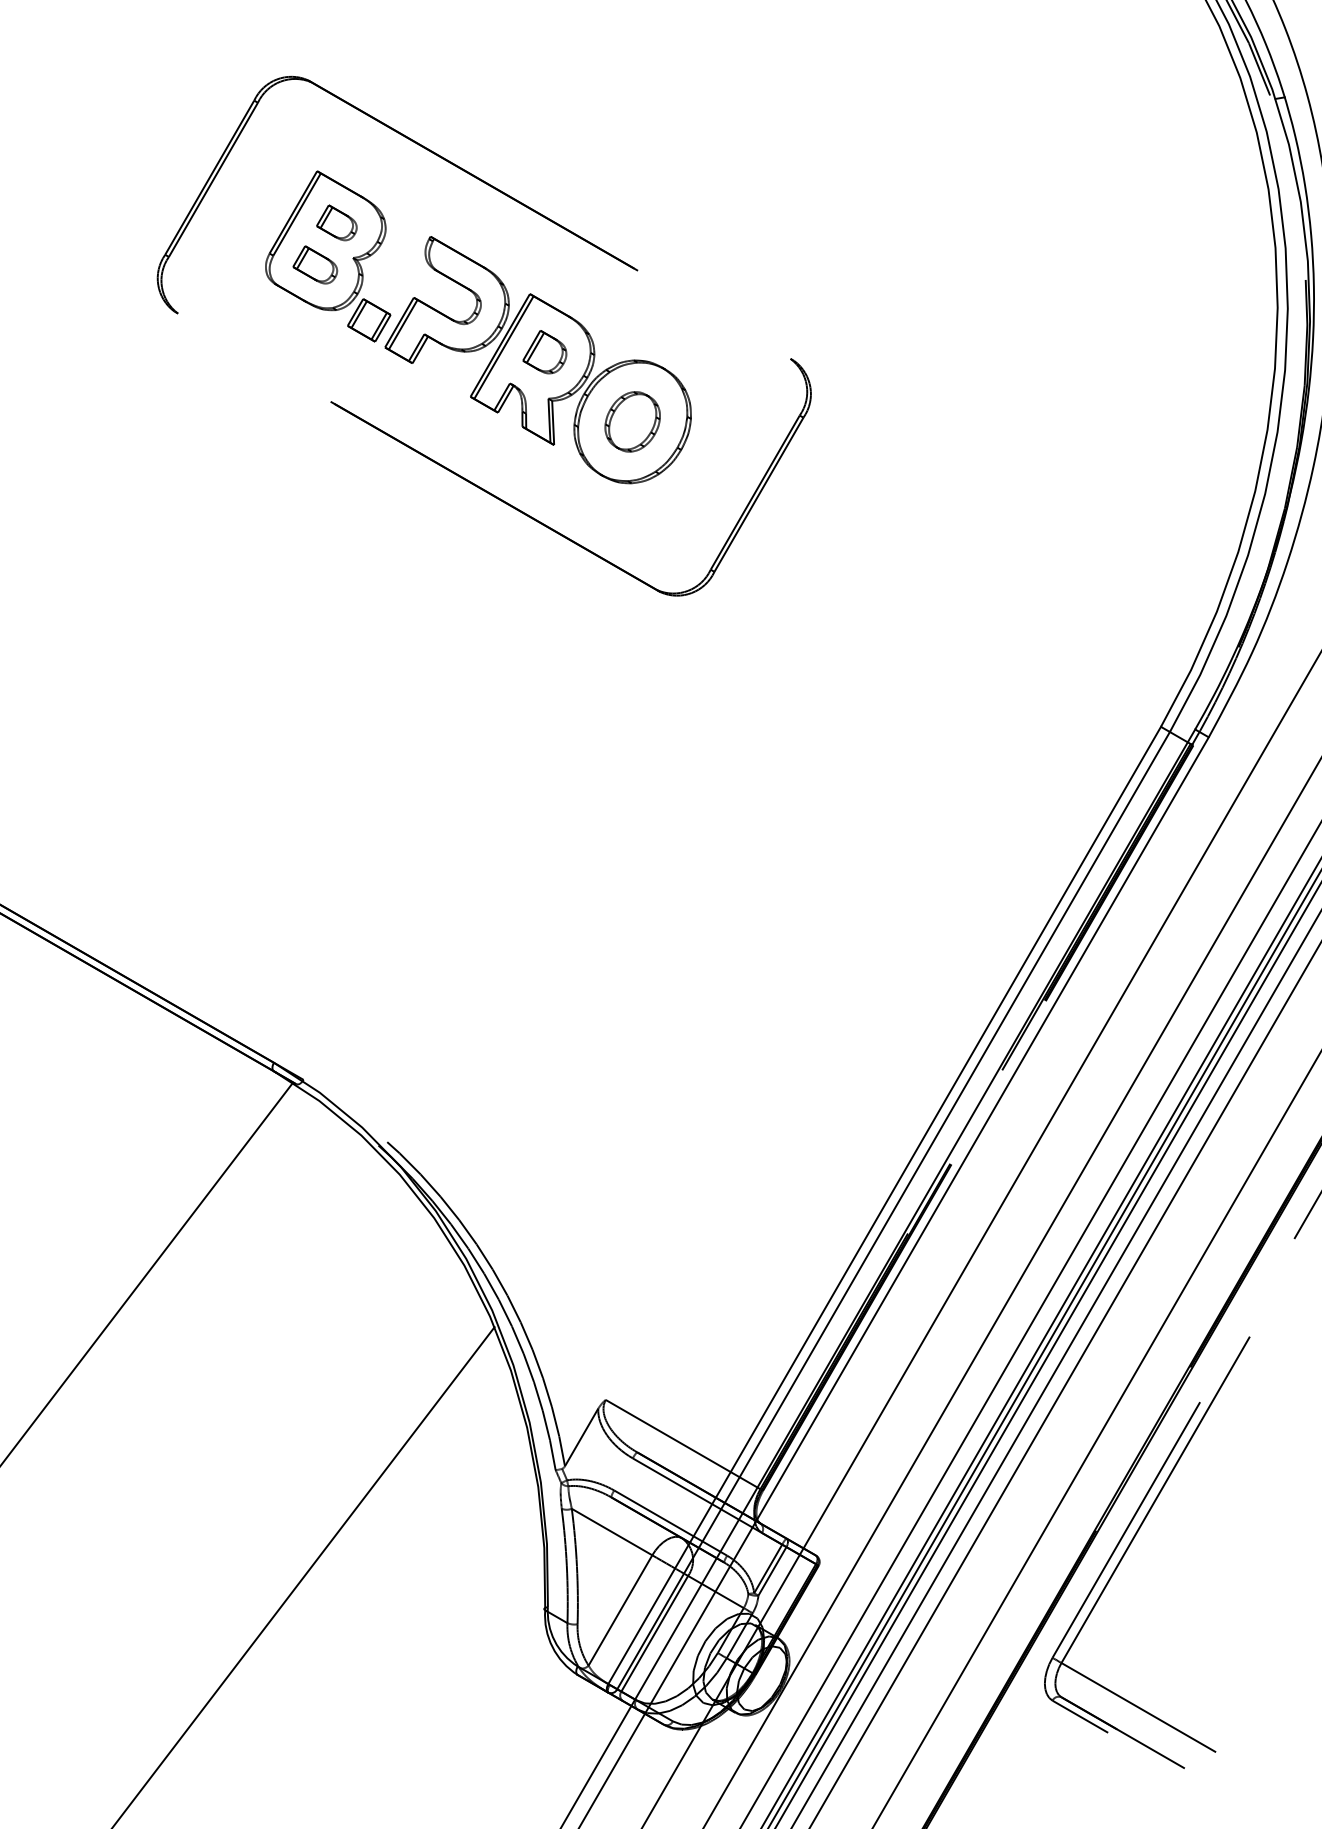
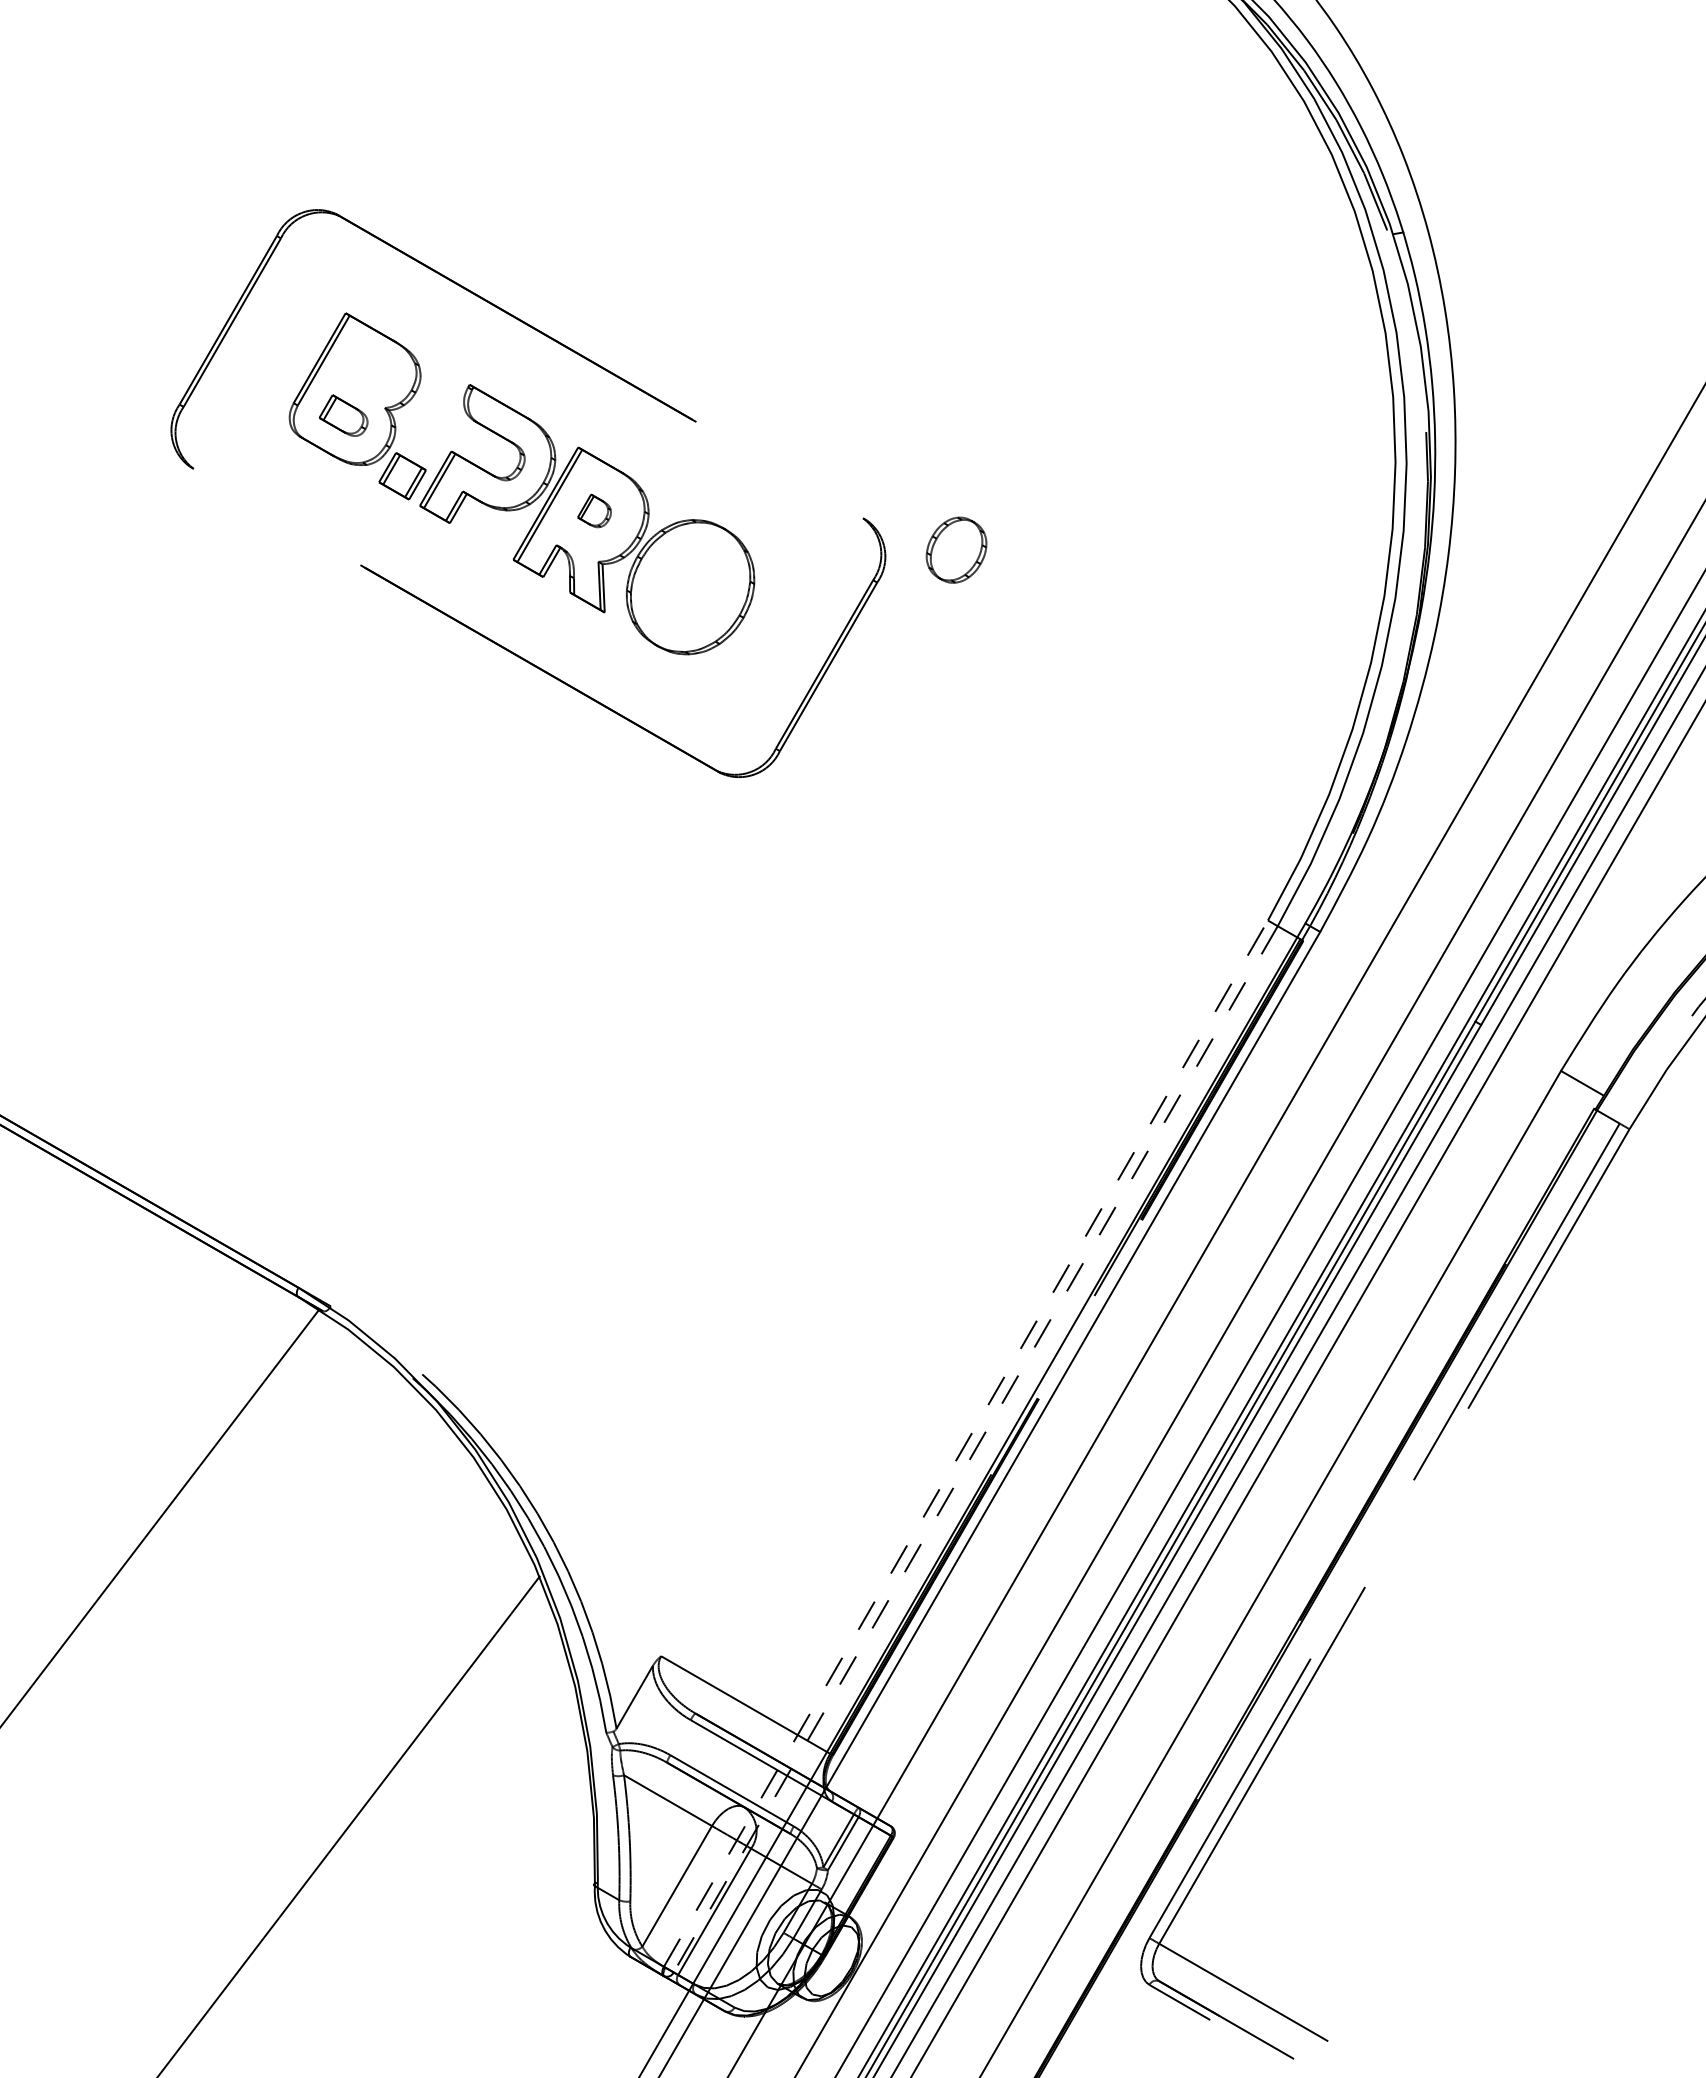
part: (336, 222) -> (366, 369), removed
part: (544, 351) -> (594, 510), size x0.7
part: (632, 421) -> (956, 549), moved
line: (885, 1205) -> (966, 1443), solid -> dashed
line: (893, 1210) -> (975, 1449), solid -> dashed

